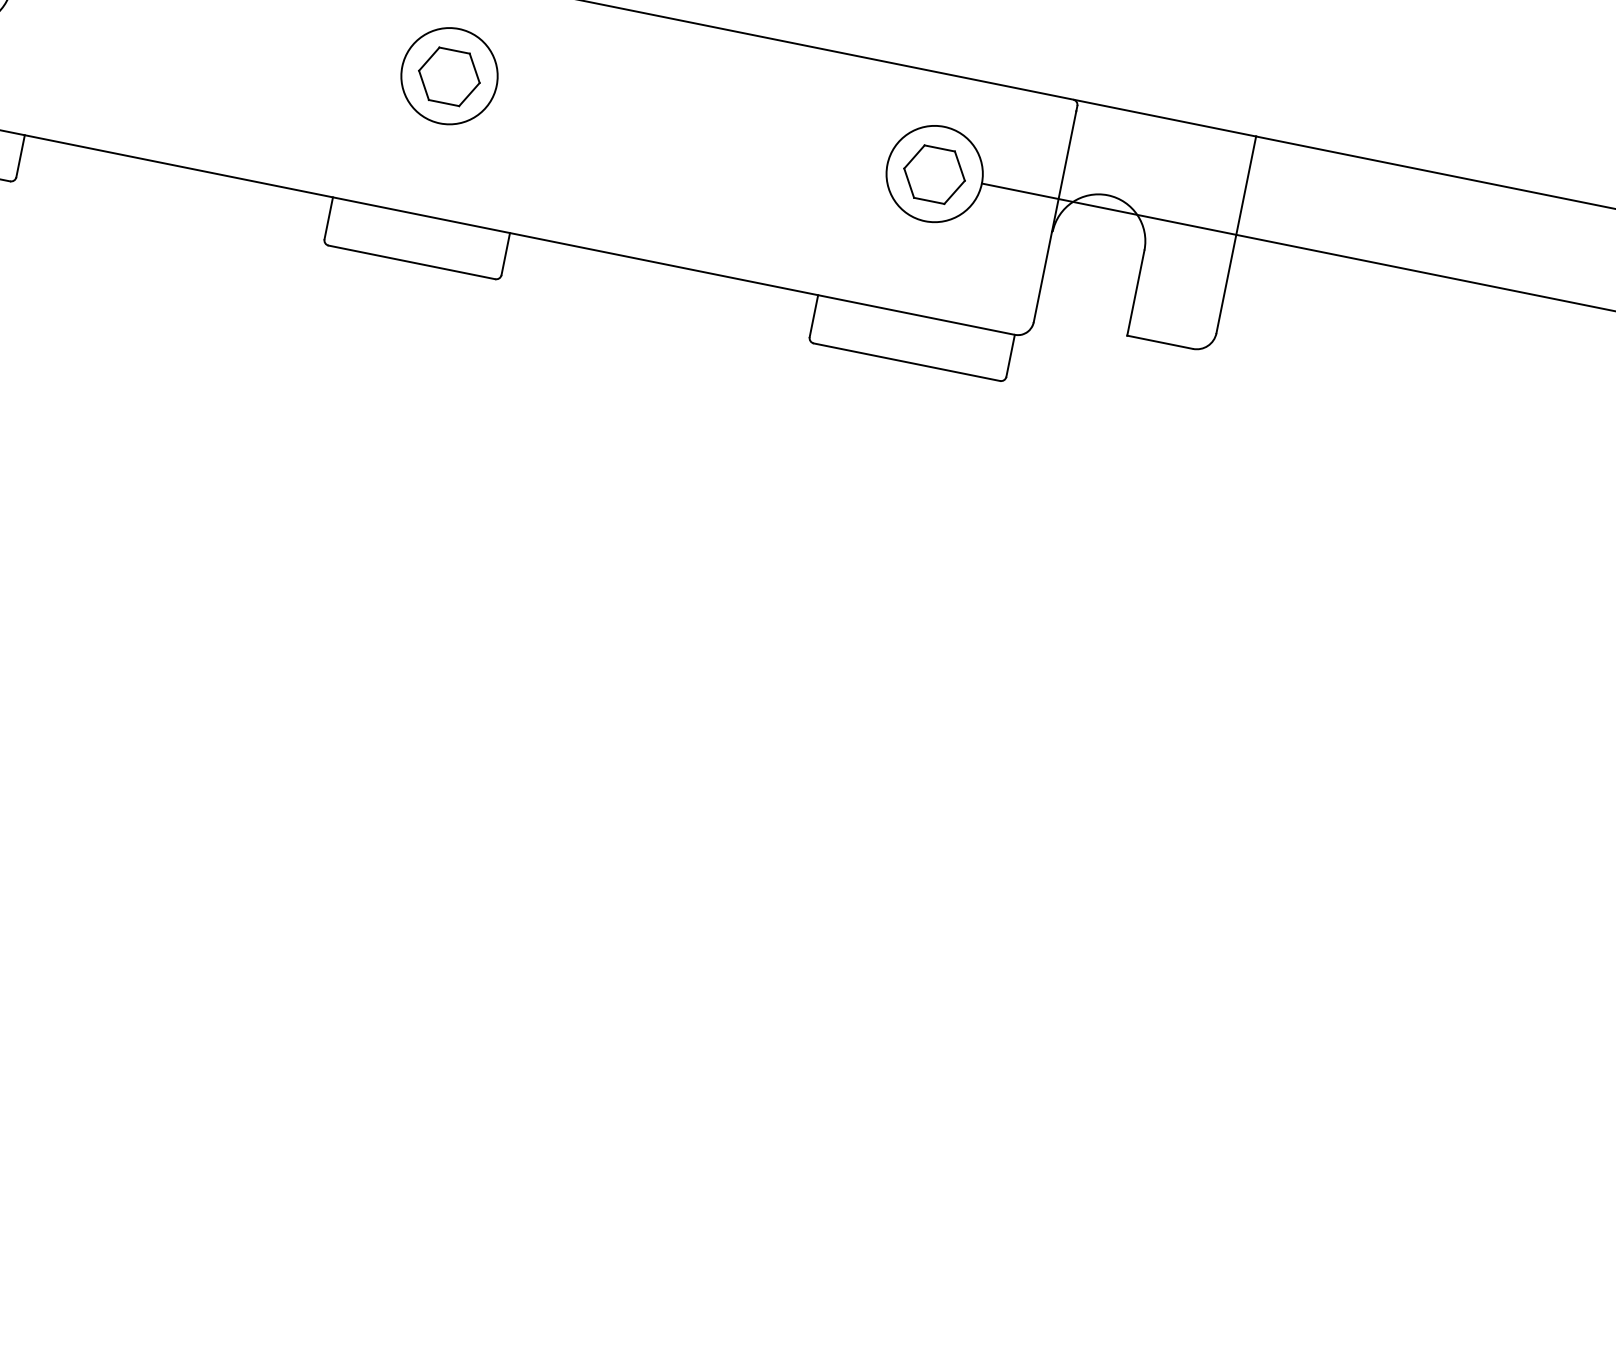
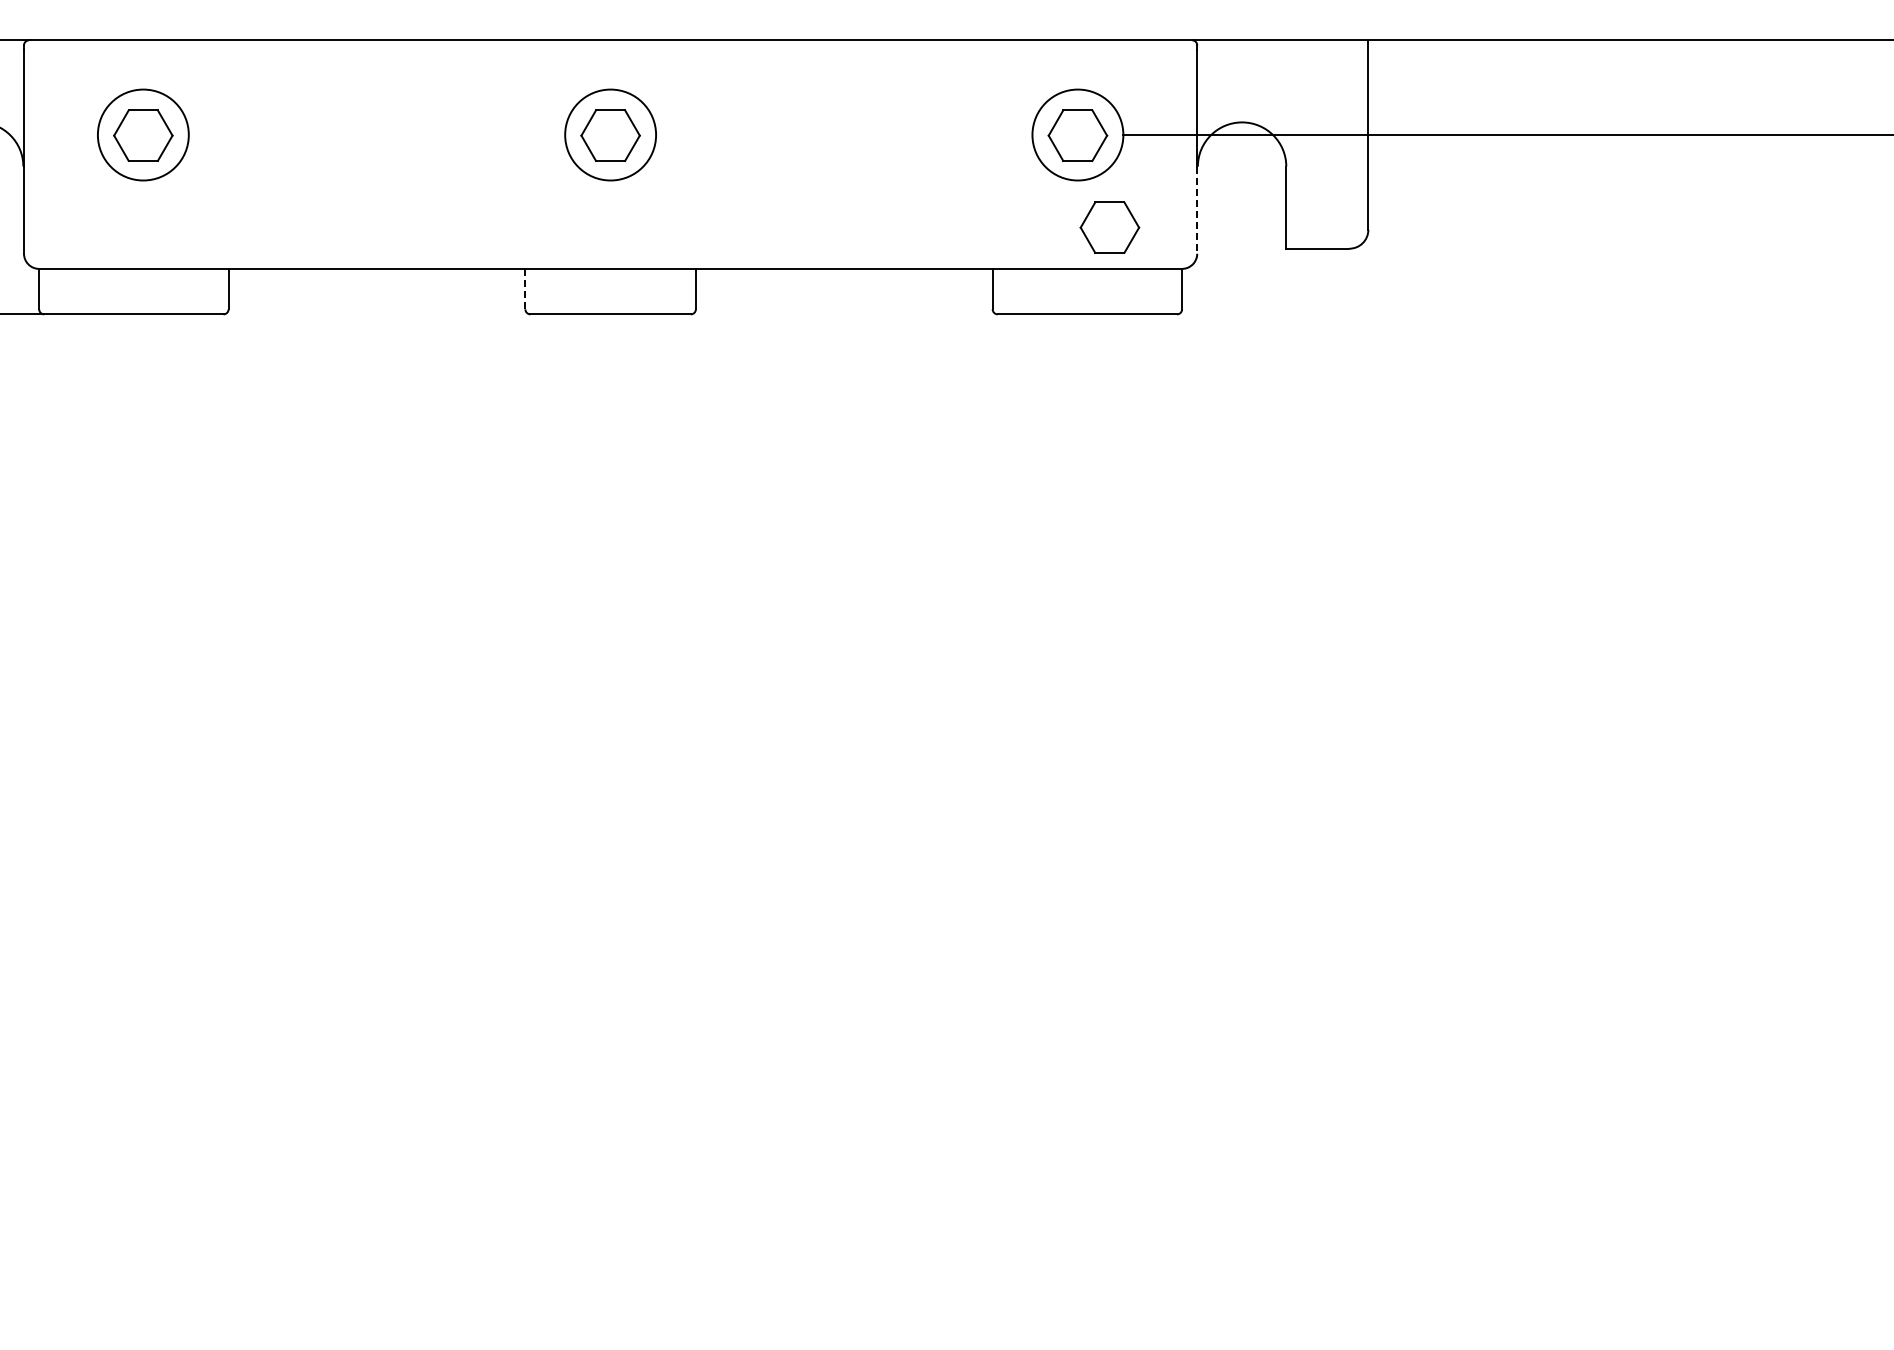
line: (329, 217) -> (525, 288), solid -> dashed
part: (948, 276) -> (1109, 227), added
line: (1043, 277) -> (1197, 210), solid -> dashed

